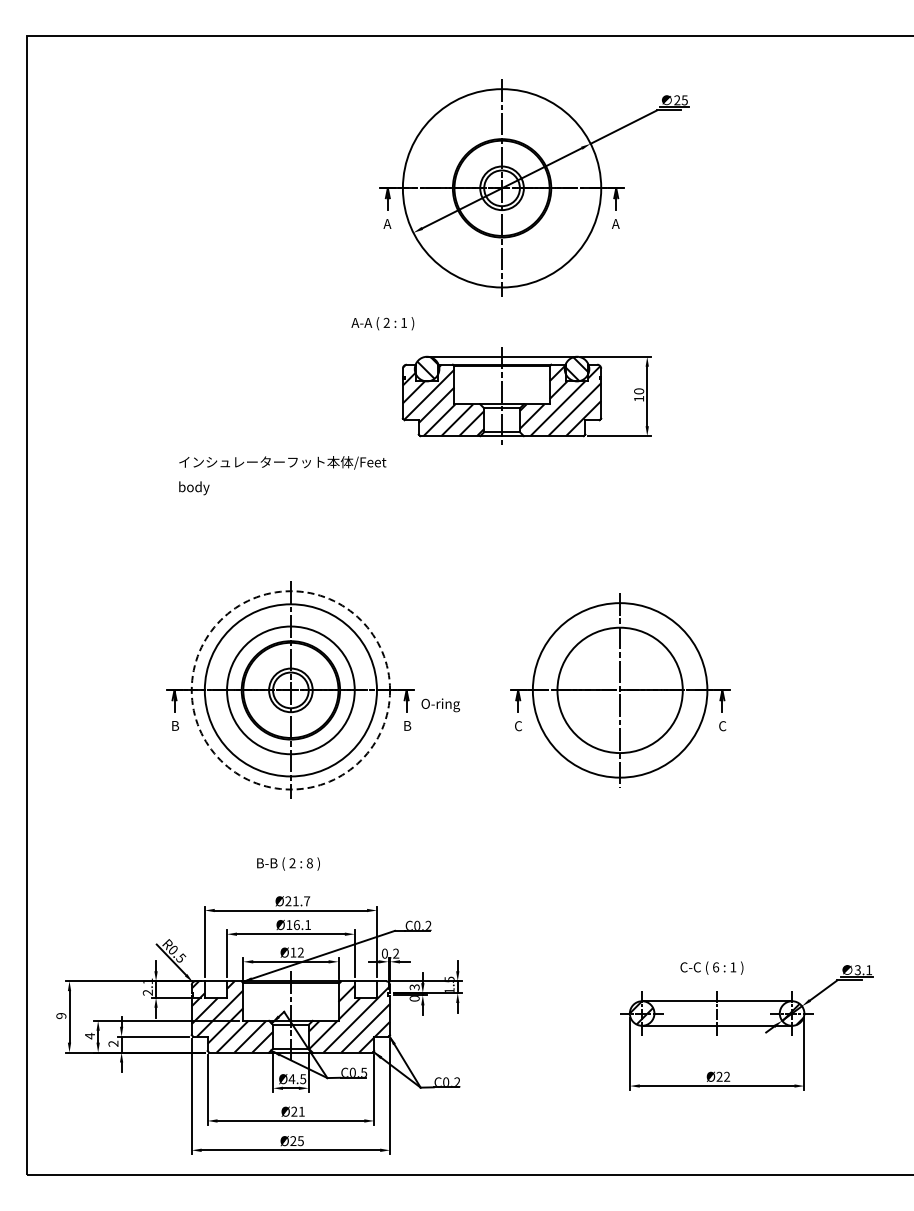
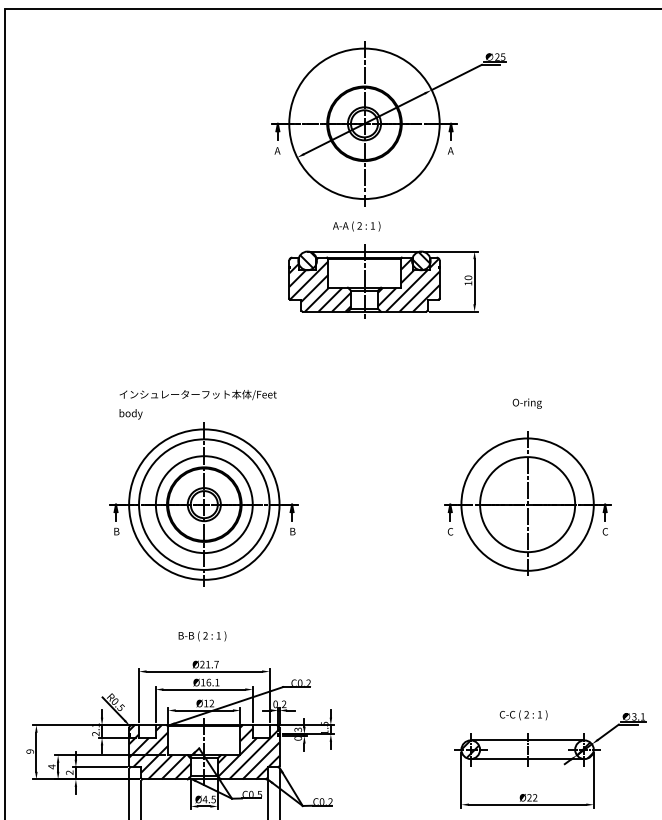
text: (382, 323) -> (356, 226), moved
text: (282, 475) -> (197, 404), moved
circle: (290, 690) -> (204, 504), dashed -> solid
part: (620, 690) -> (527, 504), moved
text: (440, 705) -> (527, 403), moved
text: (309, 863) -> (218, 635), 8 -> 1
text: (716, 967) -> (527, 714), 6 -> 2

